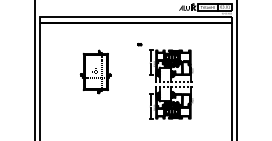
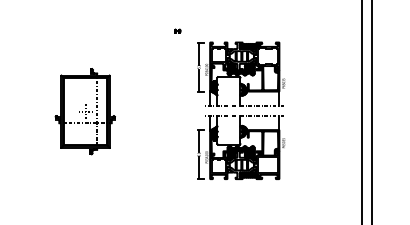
part: (95, 71) -> (84, 110), moved

